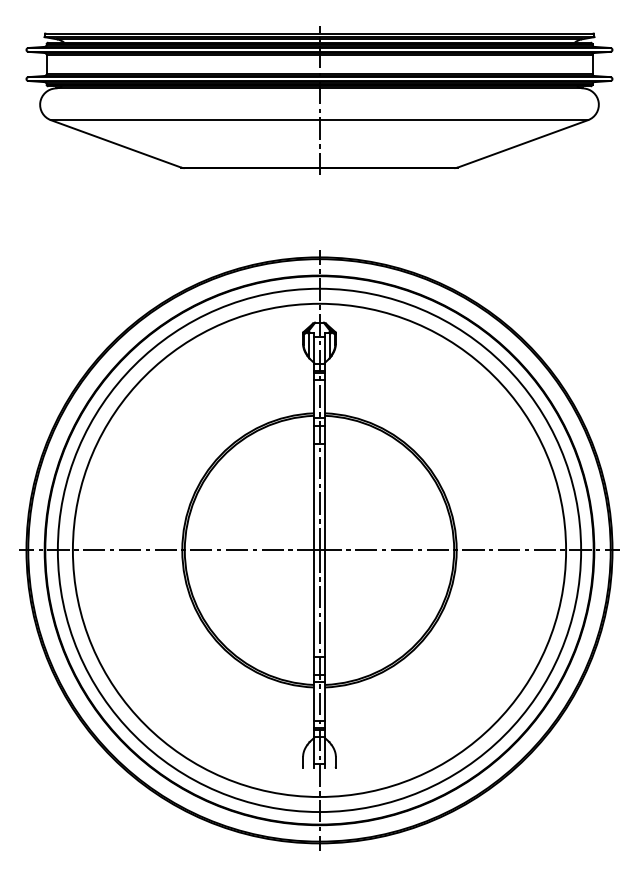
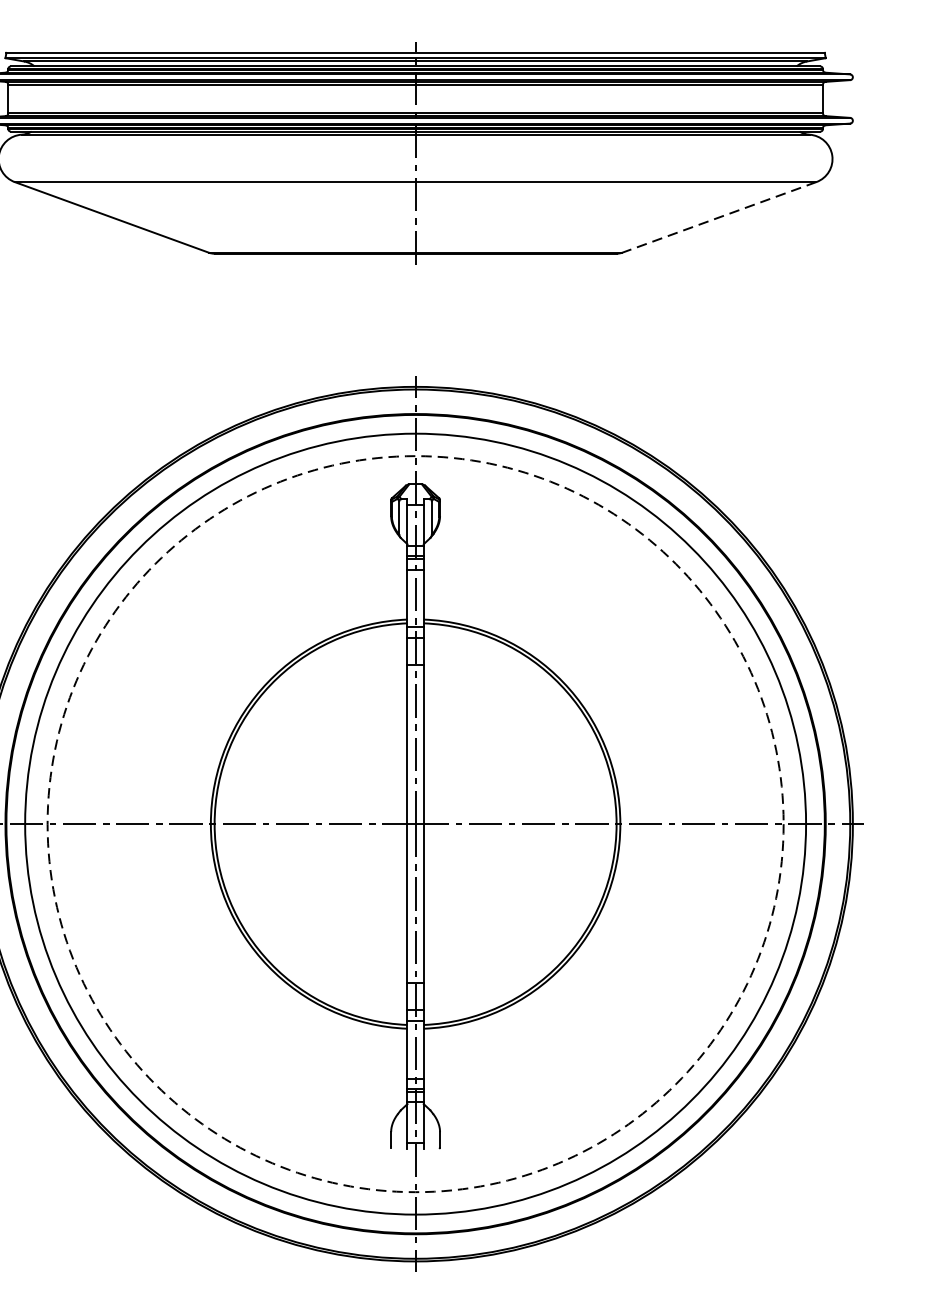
line: (522, 144) -> (718, 218), solid -> dashed
circle: (319, 550) -> (415, 824), solid -> dashed

